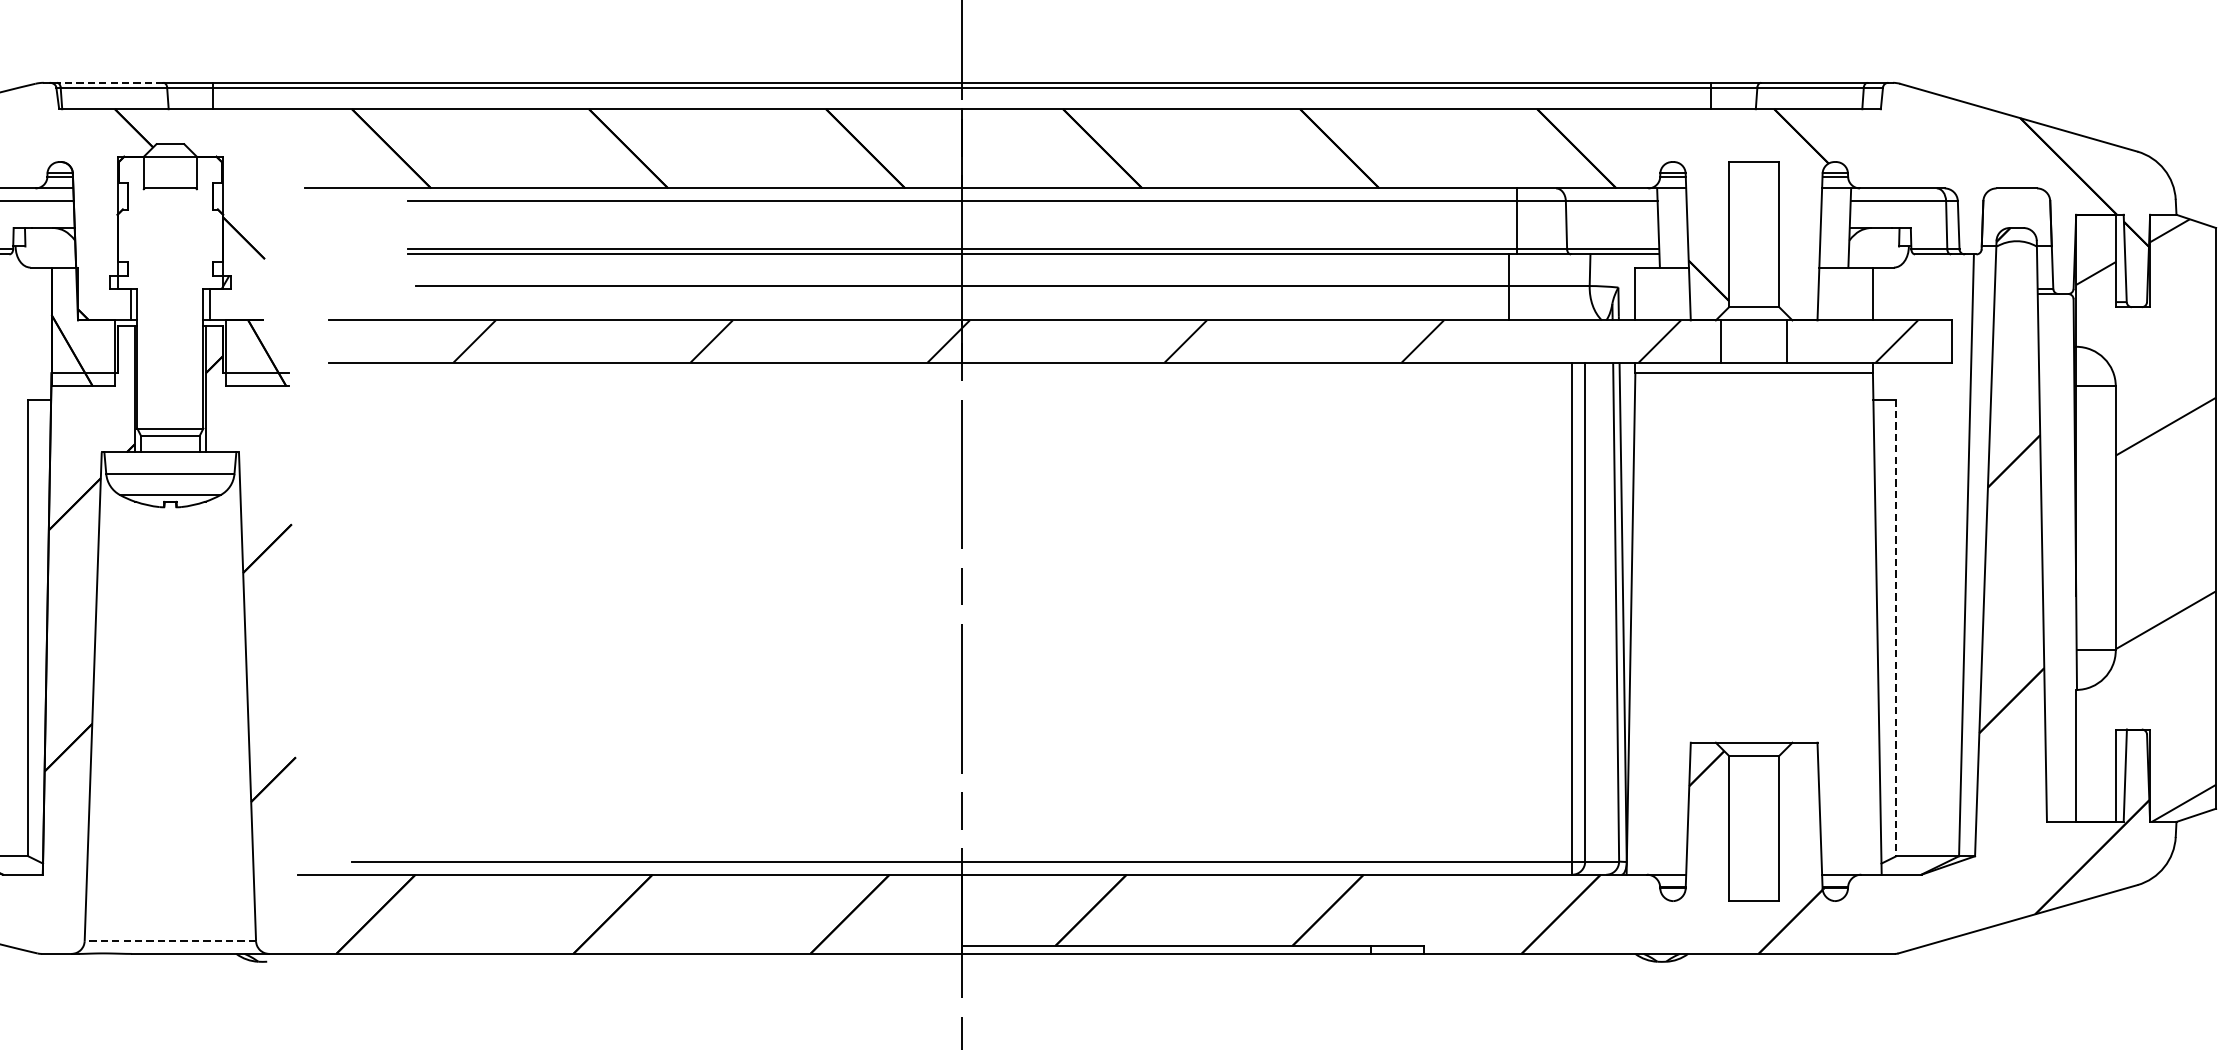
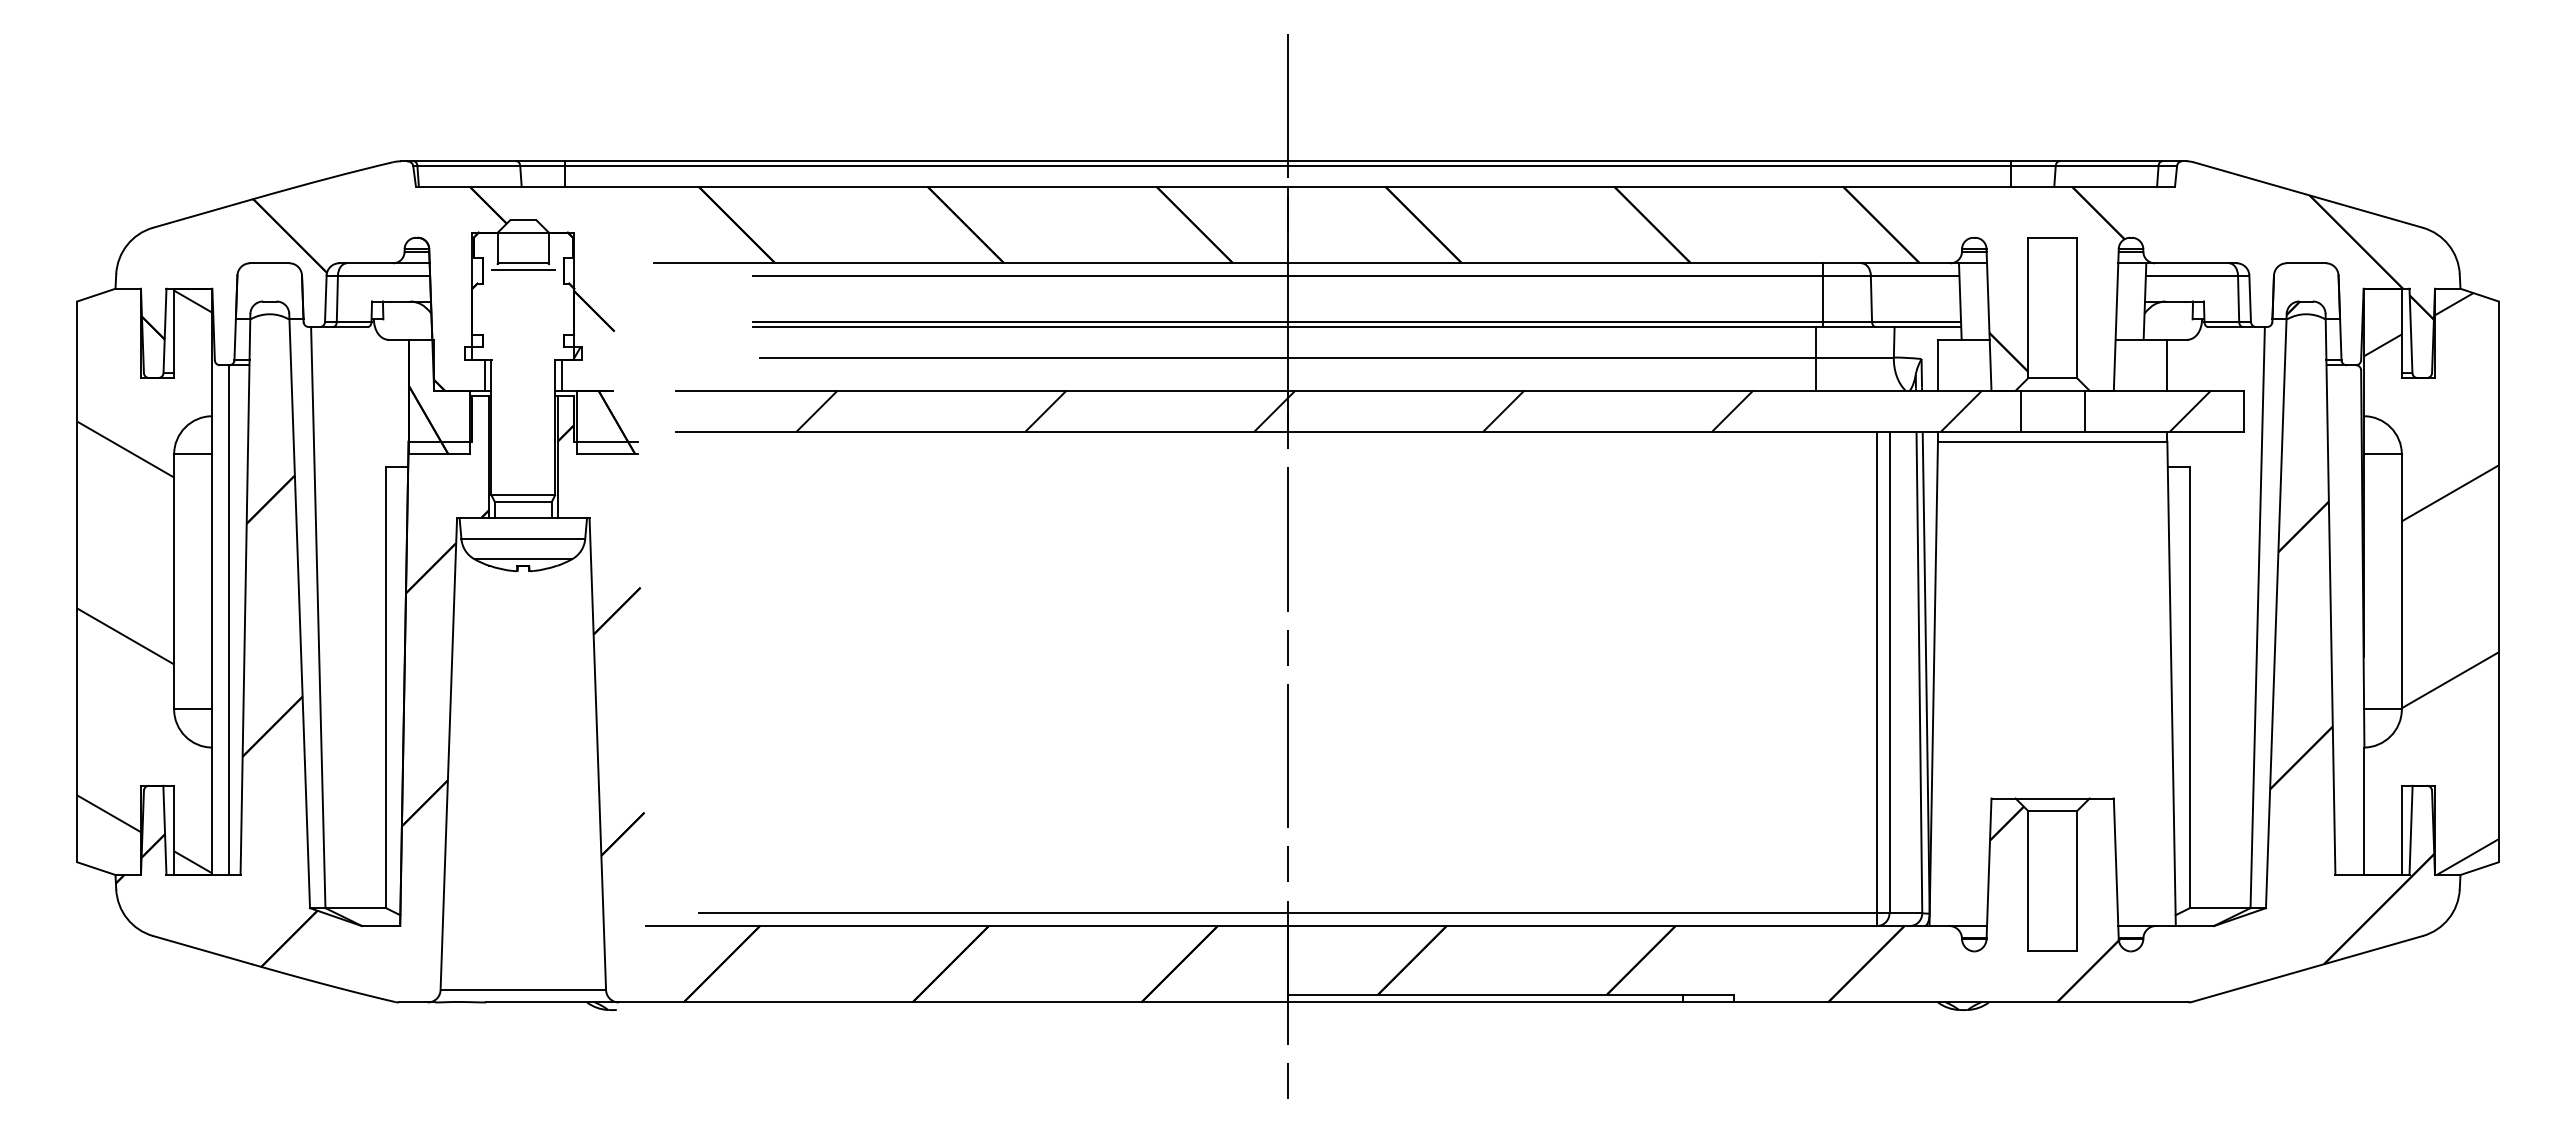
line: (109, 83) -> (464, 161), dashed -> solid
line: (170, 195) -> (523, 270), added
line: (1895, 628) -> (2189, 688), dashed -> solid
line: (170, 941) -> (523, 990), dashed -> solid

